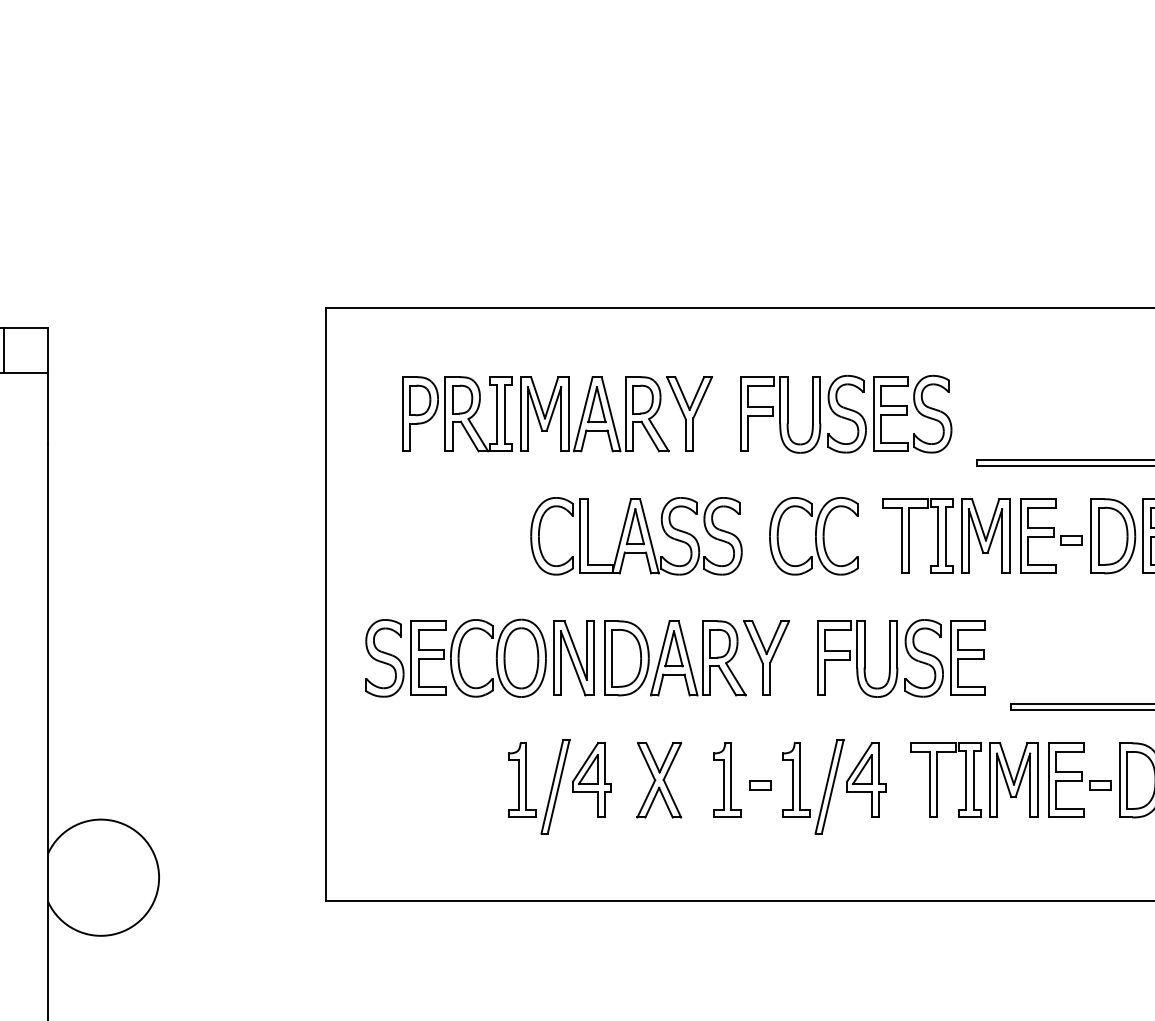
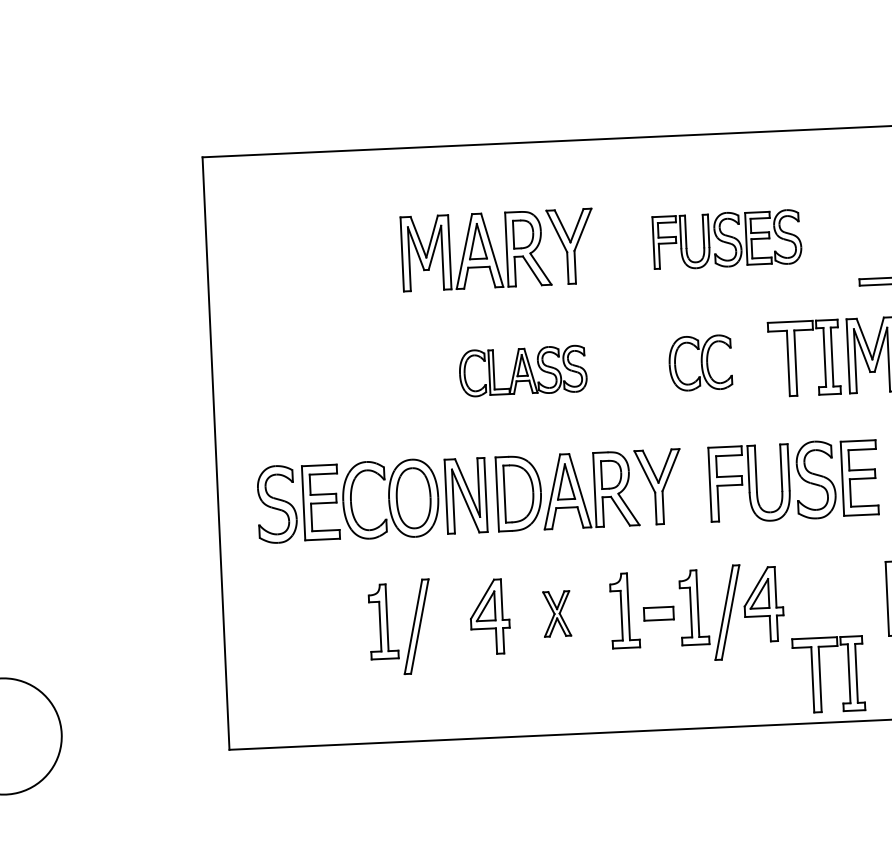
part: (457, 414) -> (338, 257), removed
part: (846, 414) -> (727, 239), size x0.7
part: (636, 536) -> (523, 371), size x0.6
part: (813, 536) -> (699, 363), size x0.7
part: (937, 779) -> (820, 674), moved
part: (659, 780) -> (557, 614), size x0.6
part: (760, 785) -> (658, 614), size x1.4
part: (550, 789) -> (411, 629), moved

